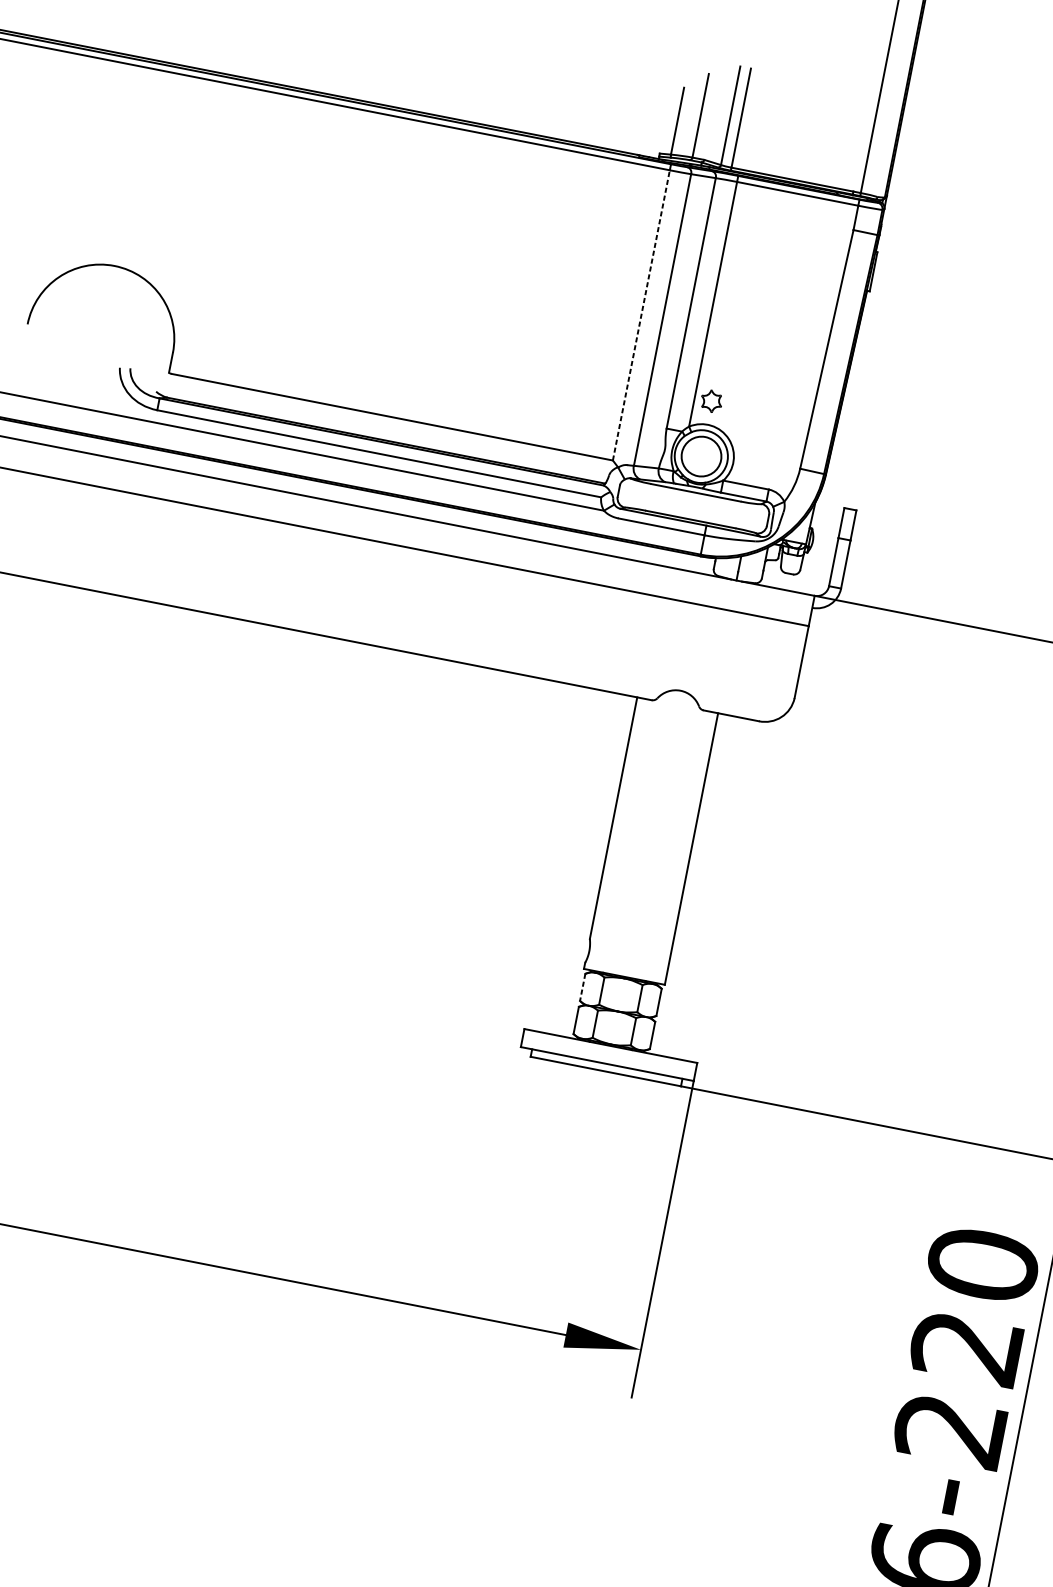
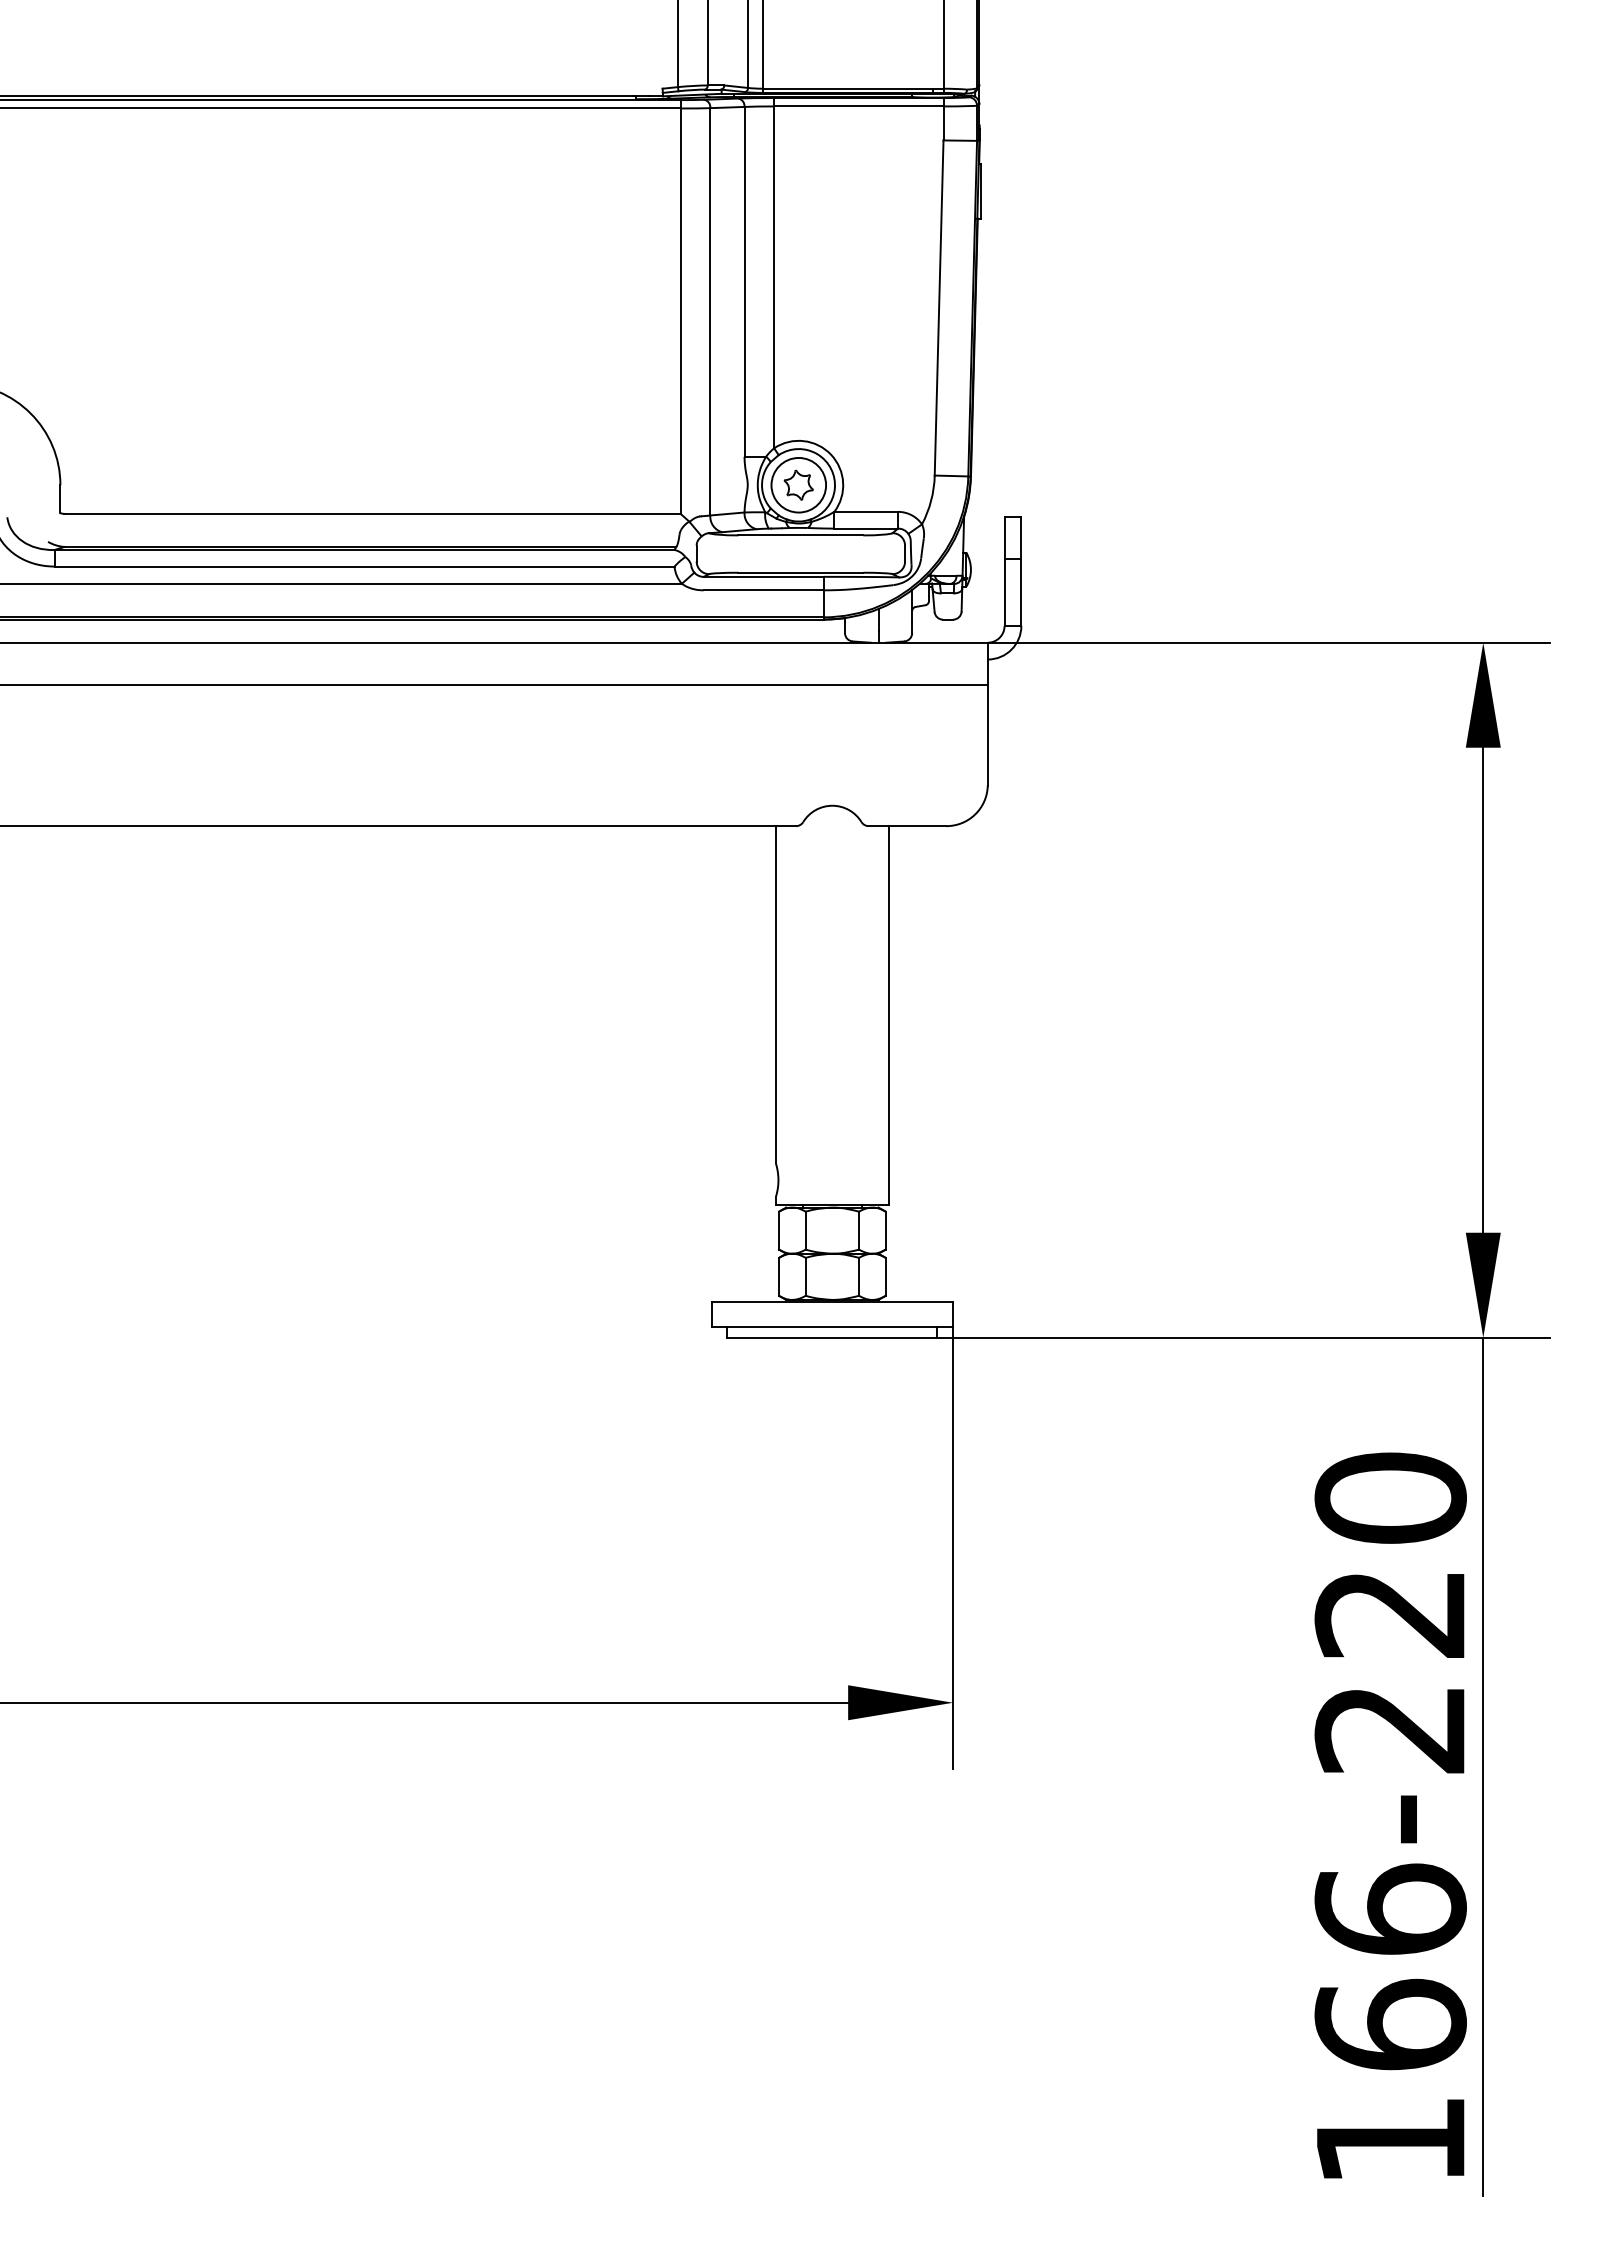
line: (641, 315) -> (680, 311), dashed -> solid
part: (711, 400) -> (798, 484), moved
line: (583, 987) -> (779, 1230), dashed -> solid

